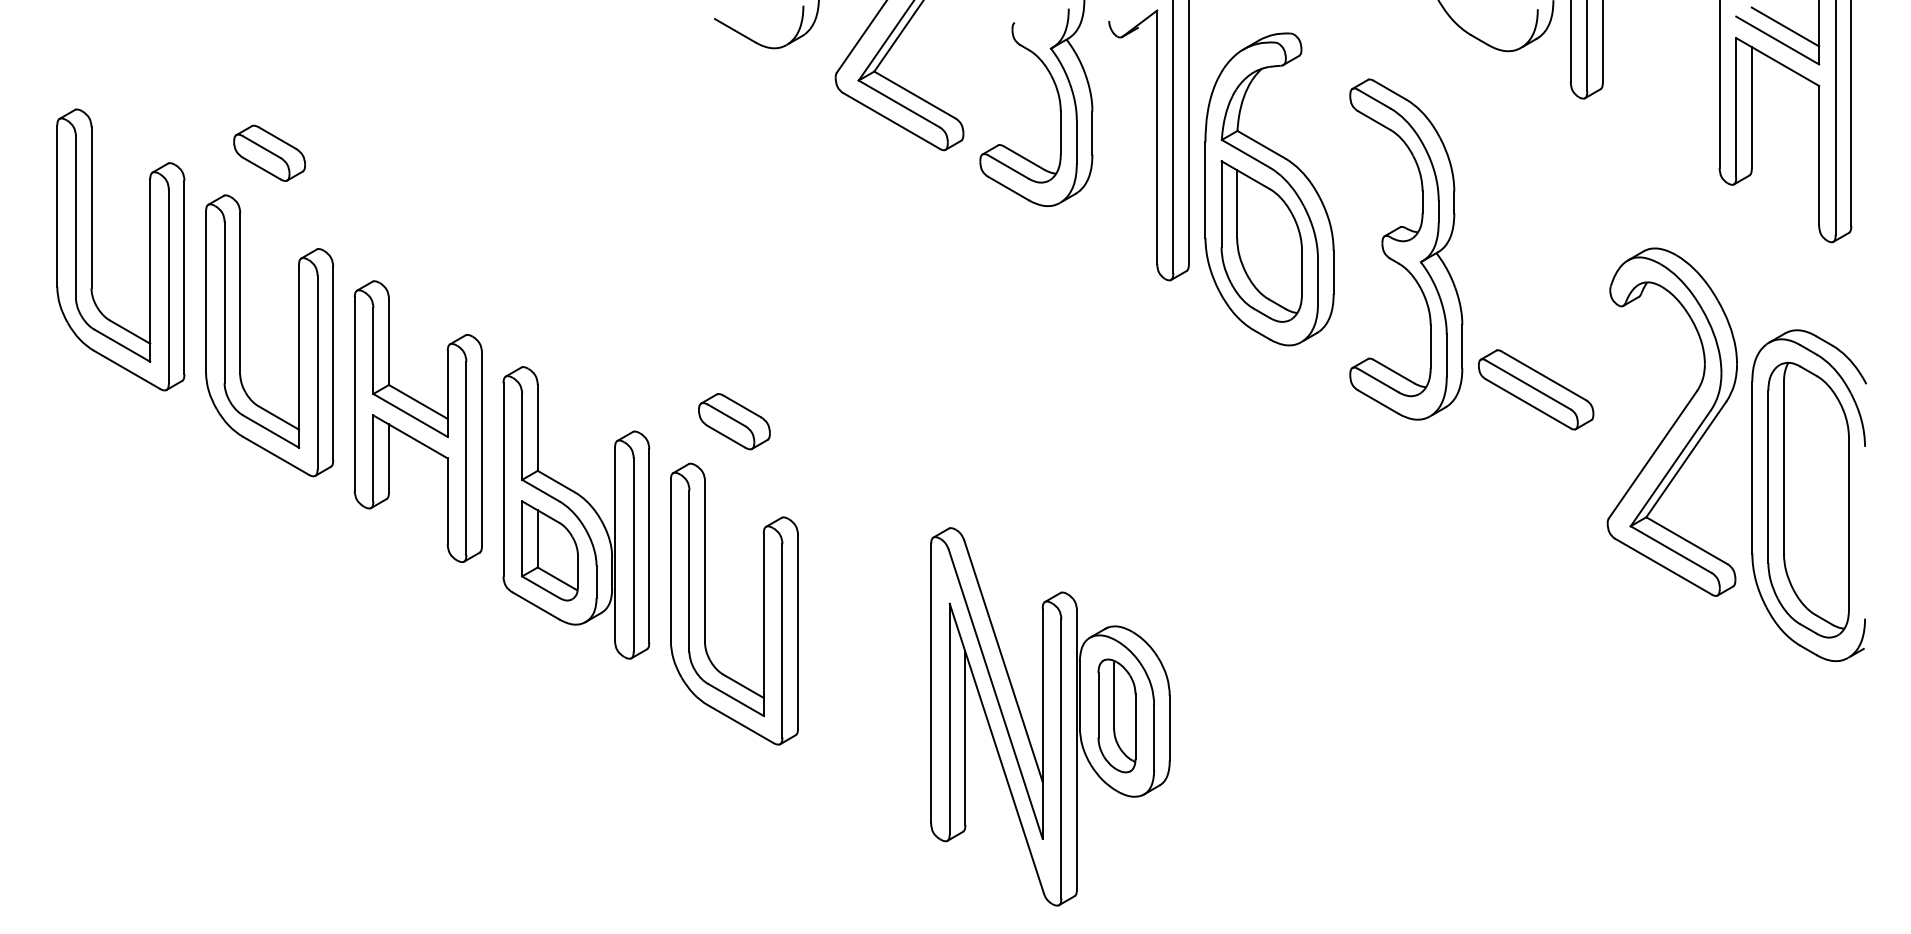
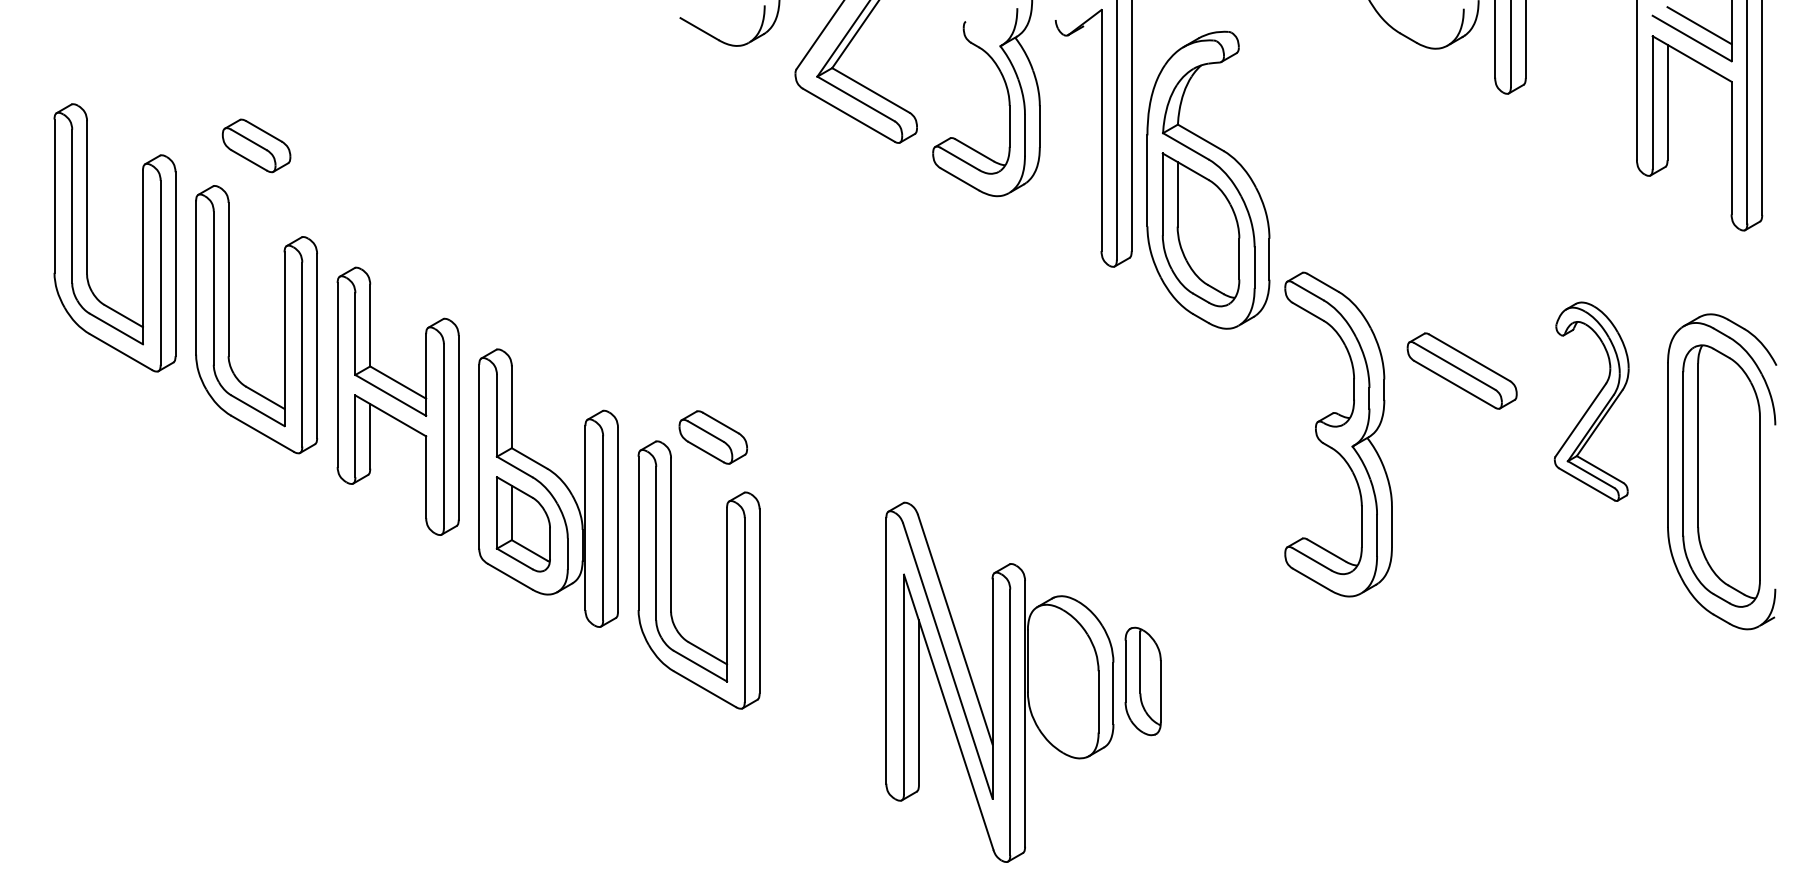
part: (1406, 249) -> (1338, 434), moved
part: (734, 421) -> (713, 437), moved
part: (1671, 421) -> (1591, 401), size x0.6
part: (1116, 715) -> (1142, 681), moved

